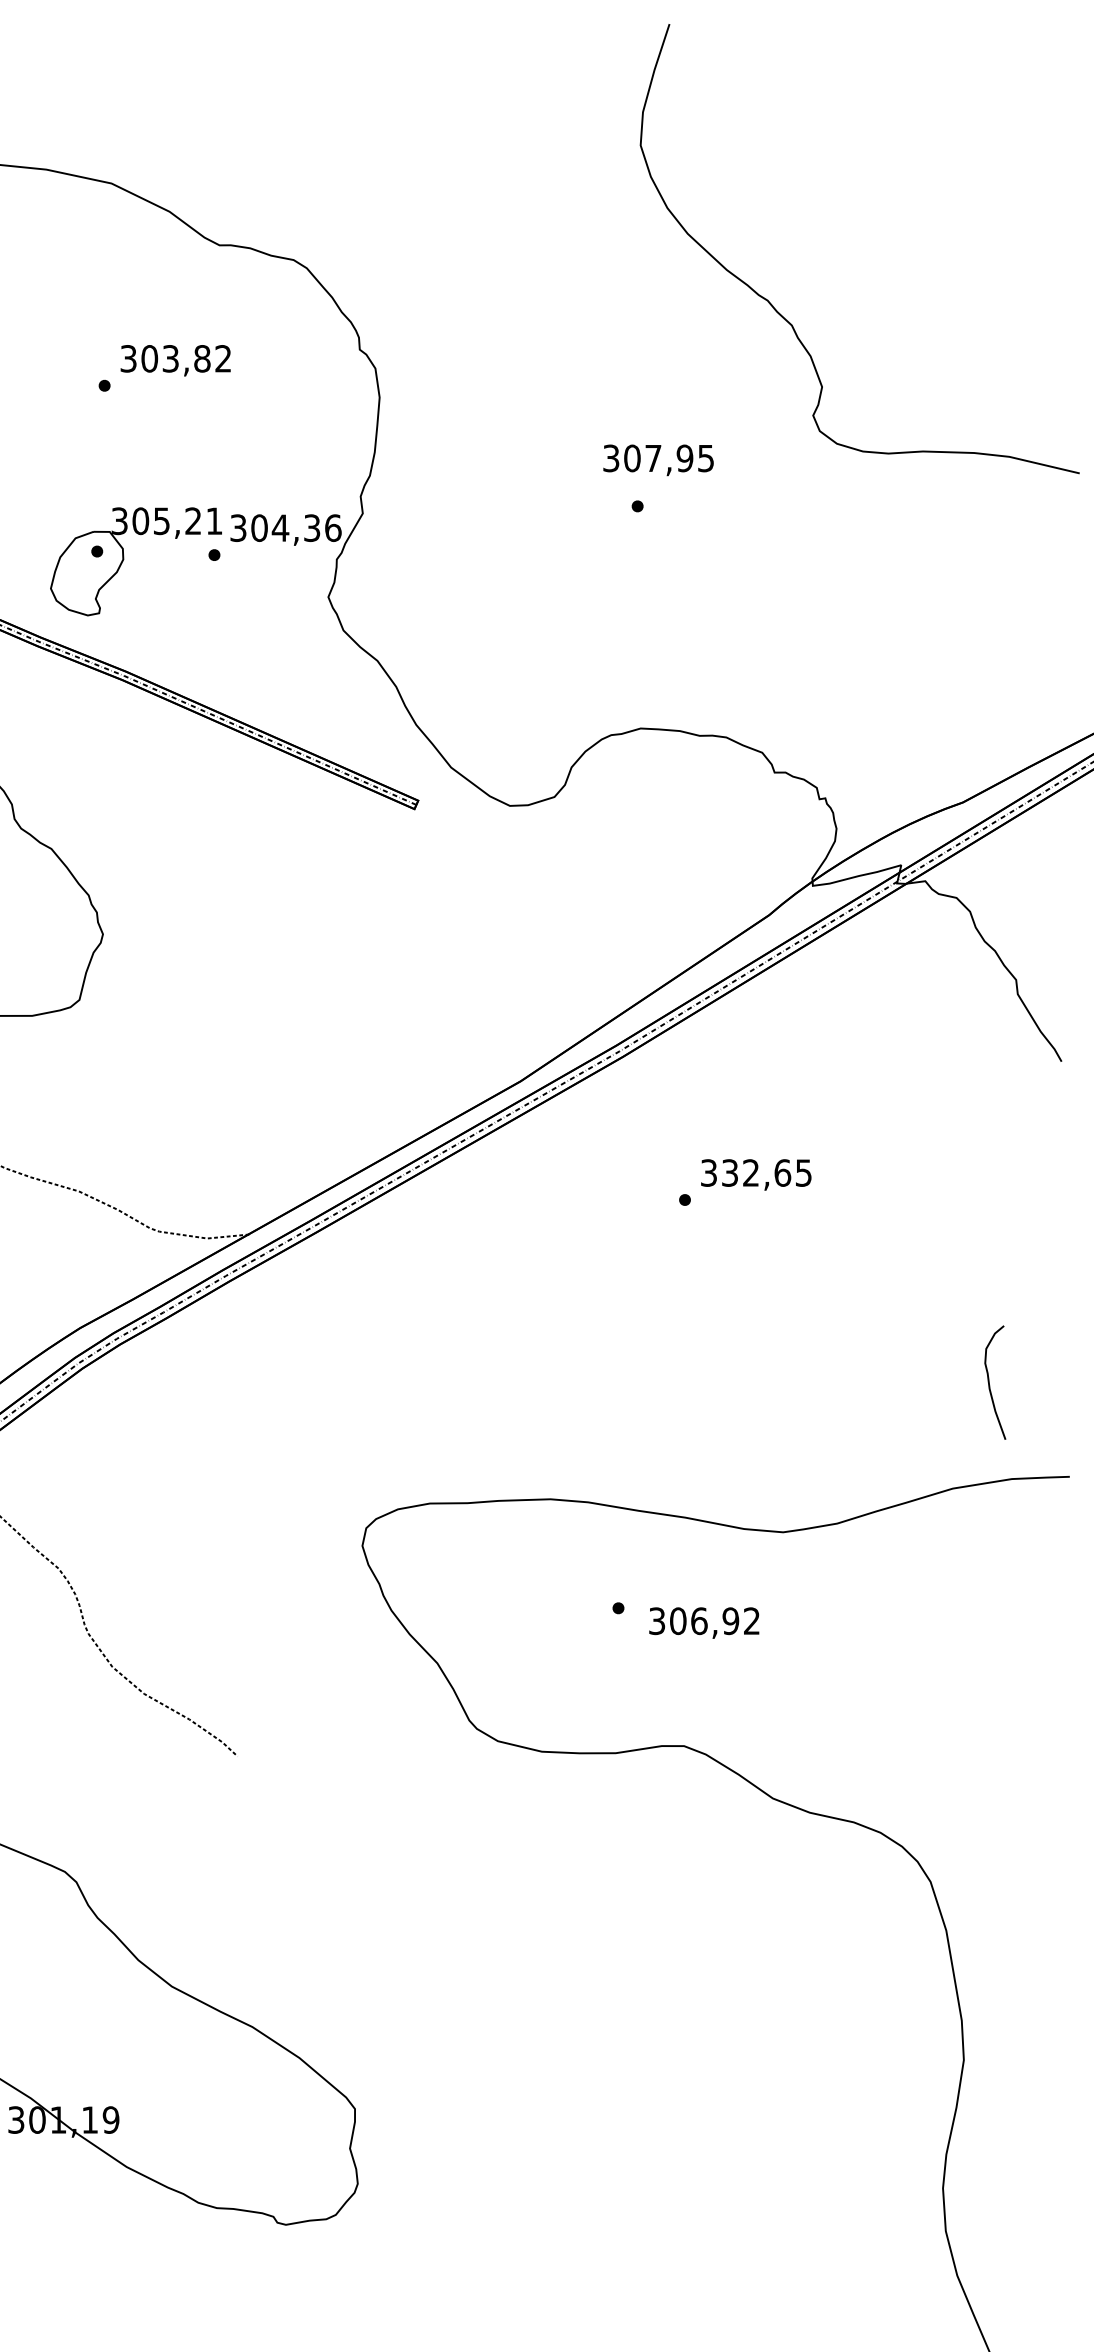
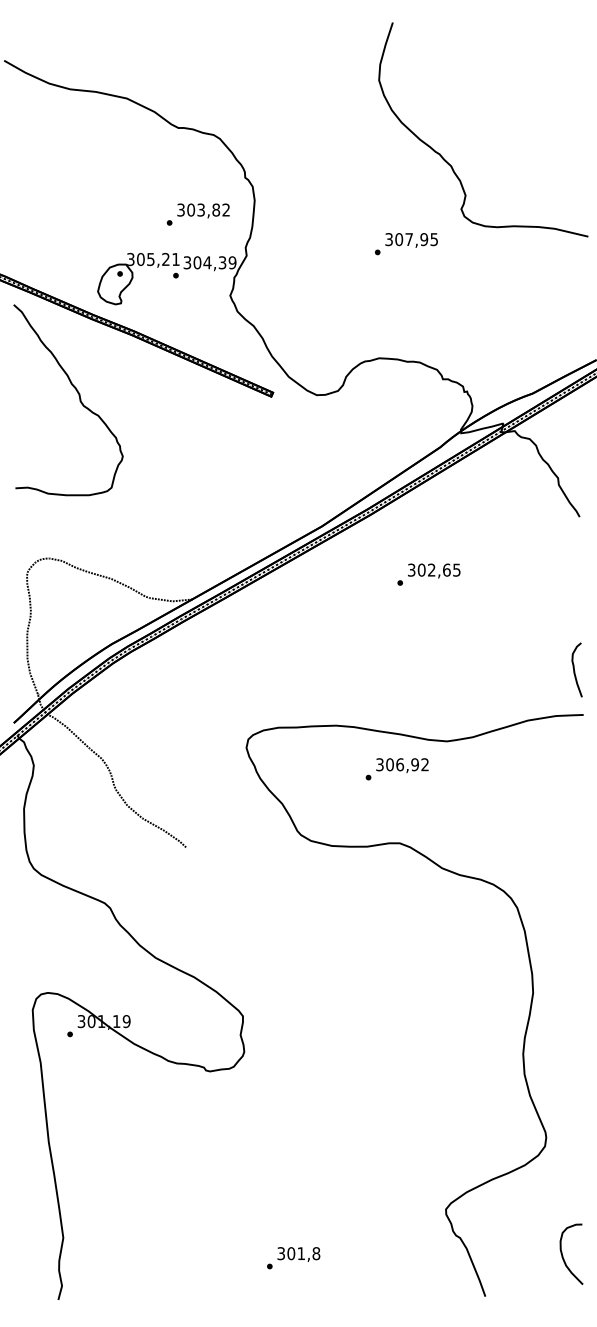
text: (163, 368) -> (197, 214), moved
text: (658, 460) -> (411, 240), moved
text: (333, 527) -> (232, 262), 304,36 -> 304,39
text: (729, 1171) -> (421, 569), 332,65 -> 302,65
curve: (989, 1381) -> (574, 669), moved
text: (704, 1622) -> (402, 765), moved

